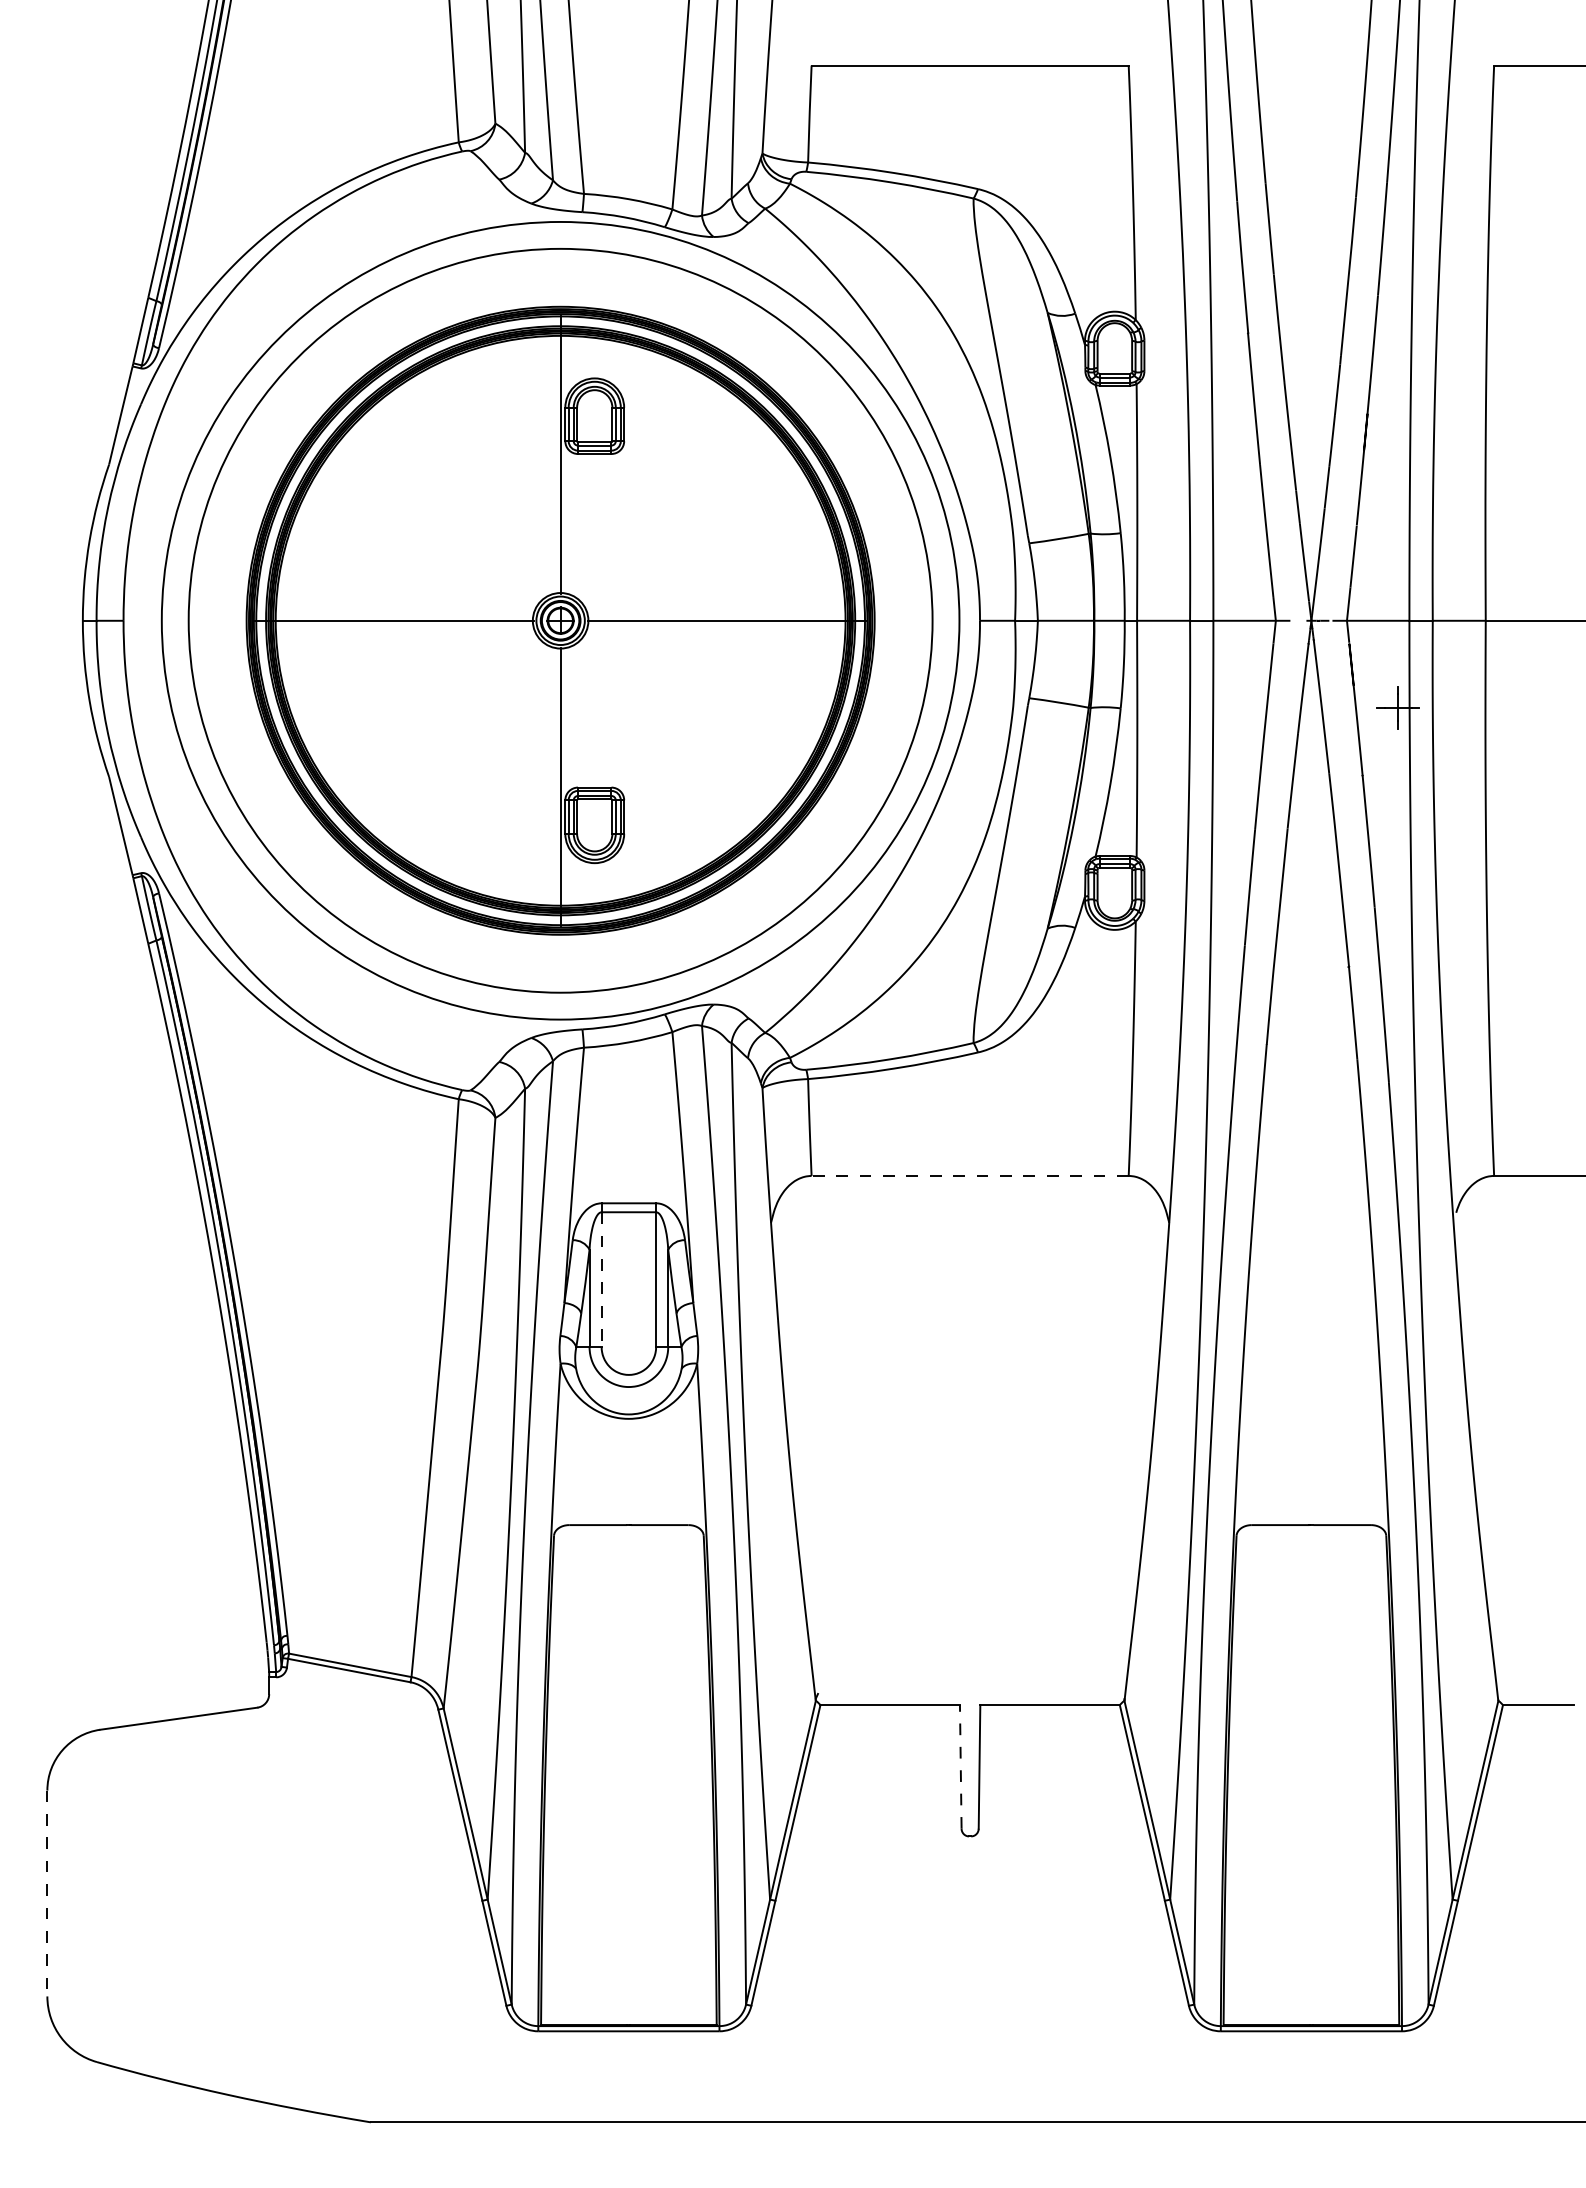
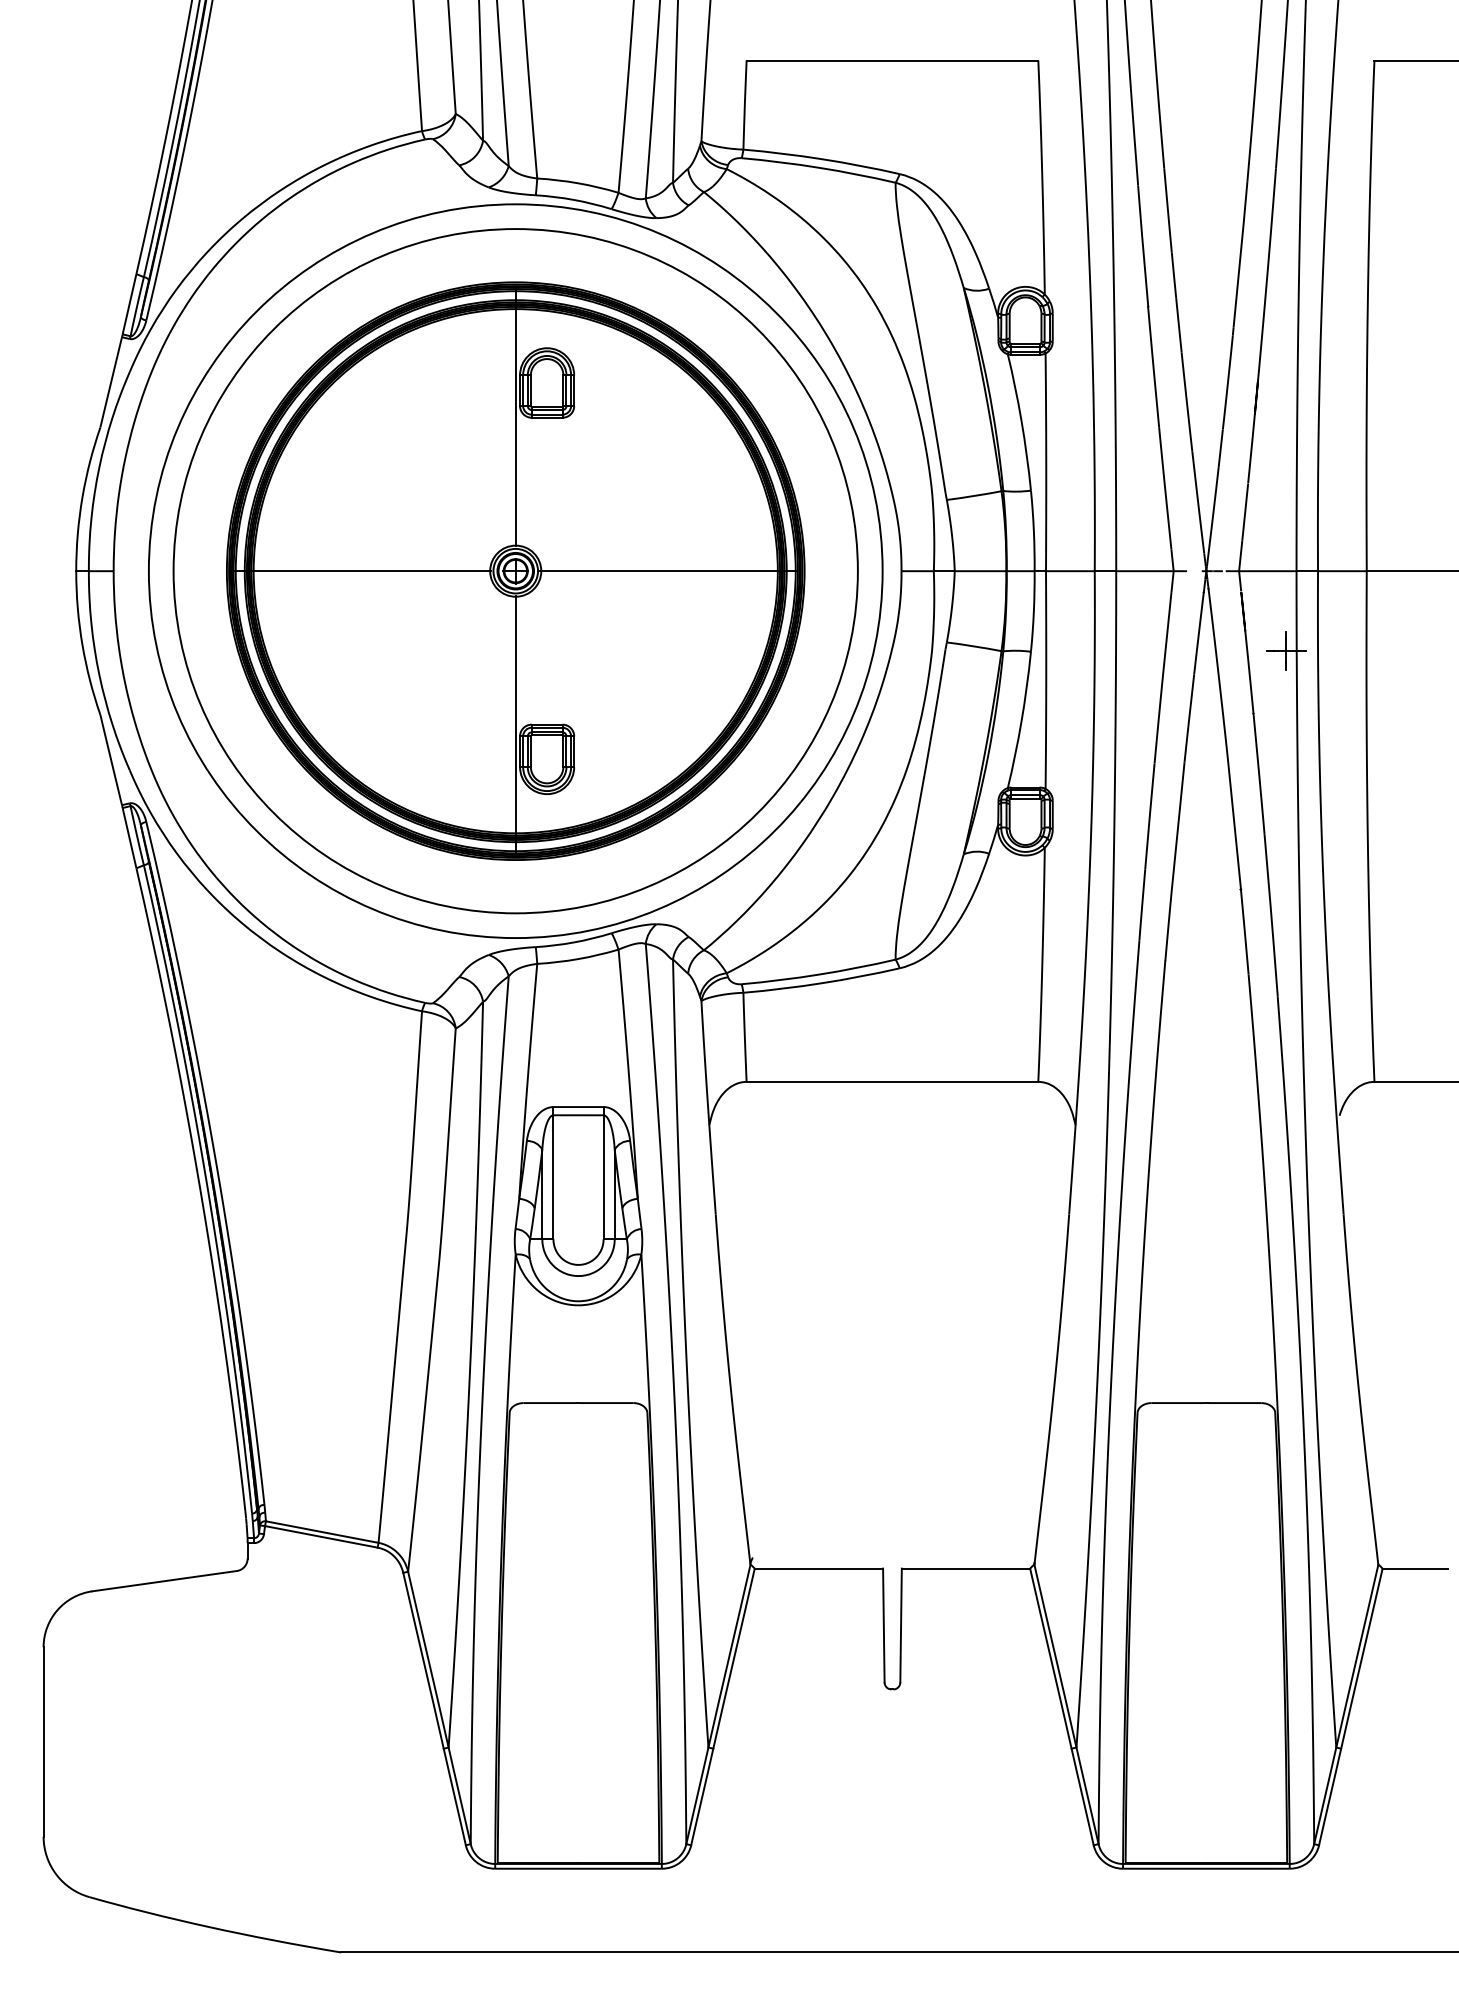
line: (970, 1175) -> (892, 1081), dashed -> solid
line: (601, 1280) -> (553, 1178), dashed -> solid
line: (960, 1766) -> (883, 1625), dashed -> solid
line: (47, 1893) -> (43, 1741), dashed -> solid

